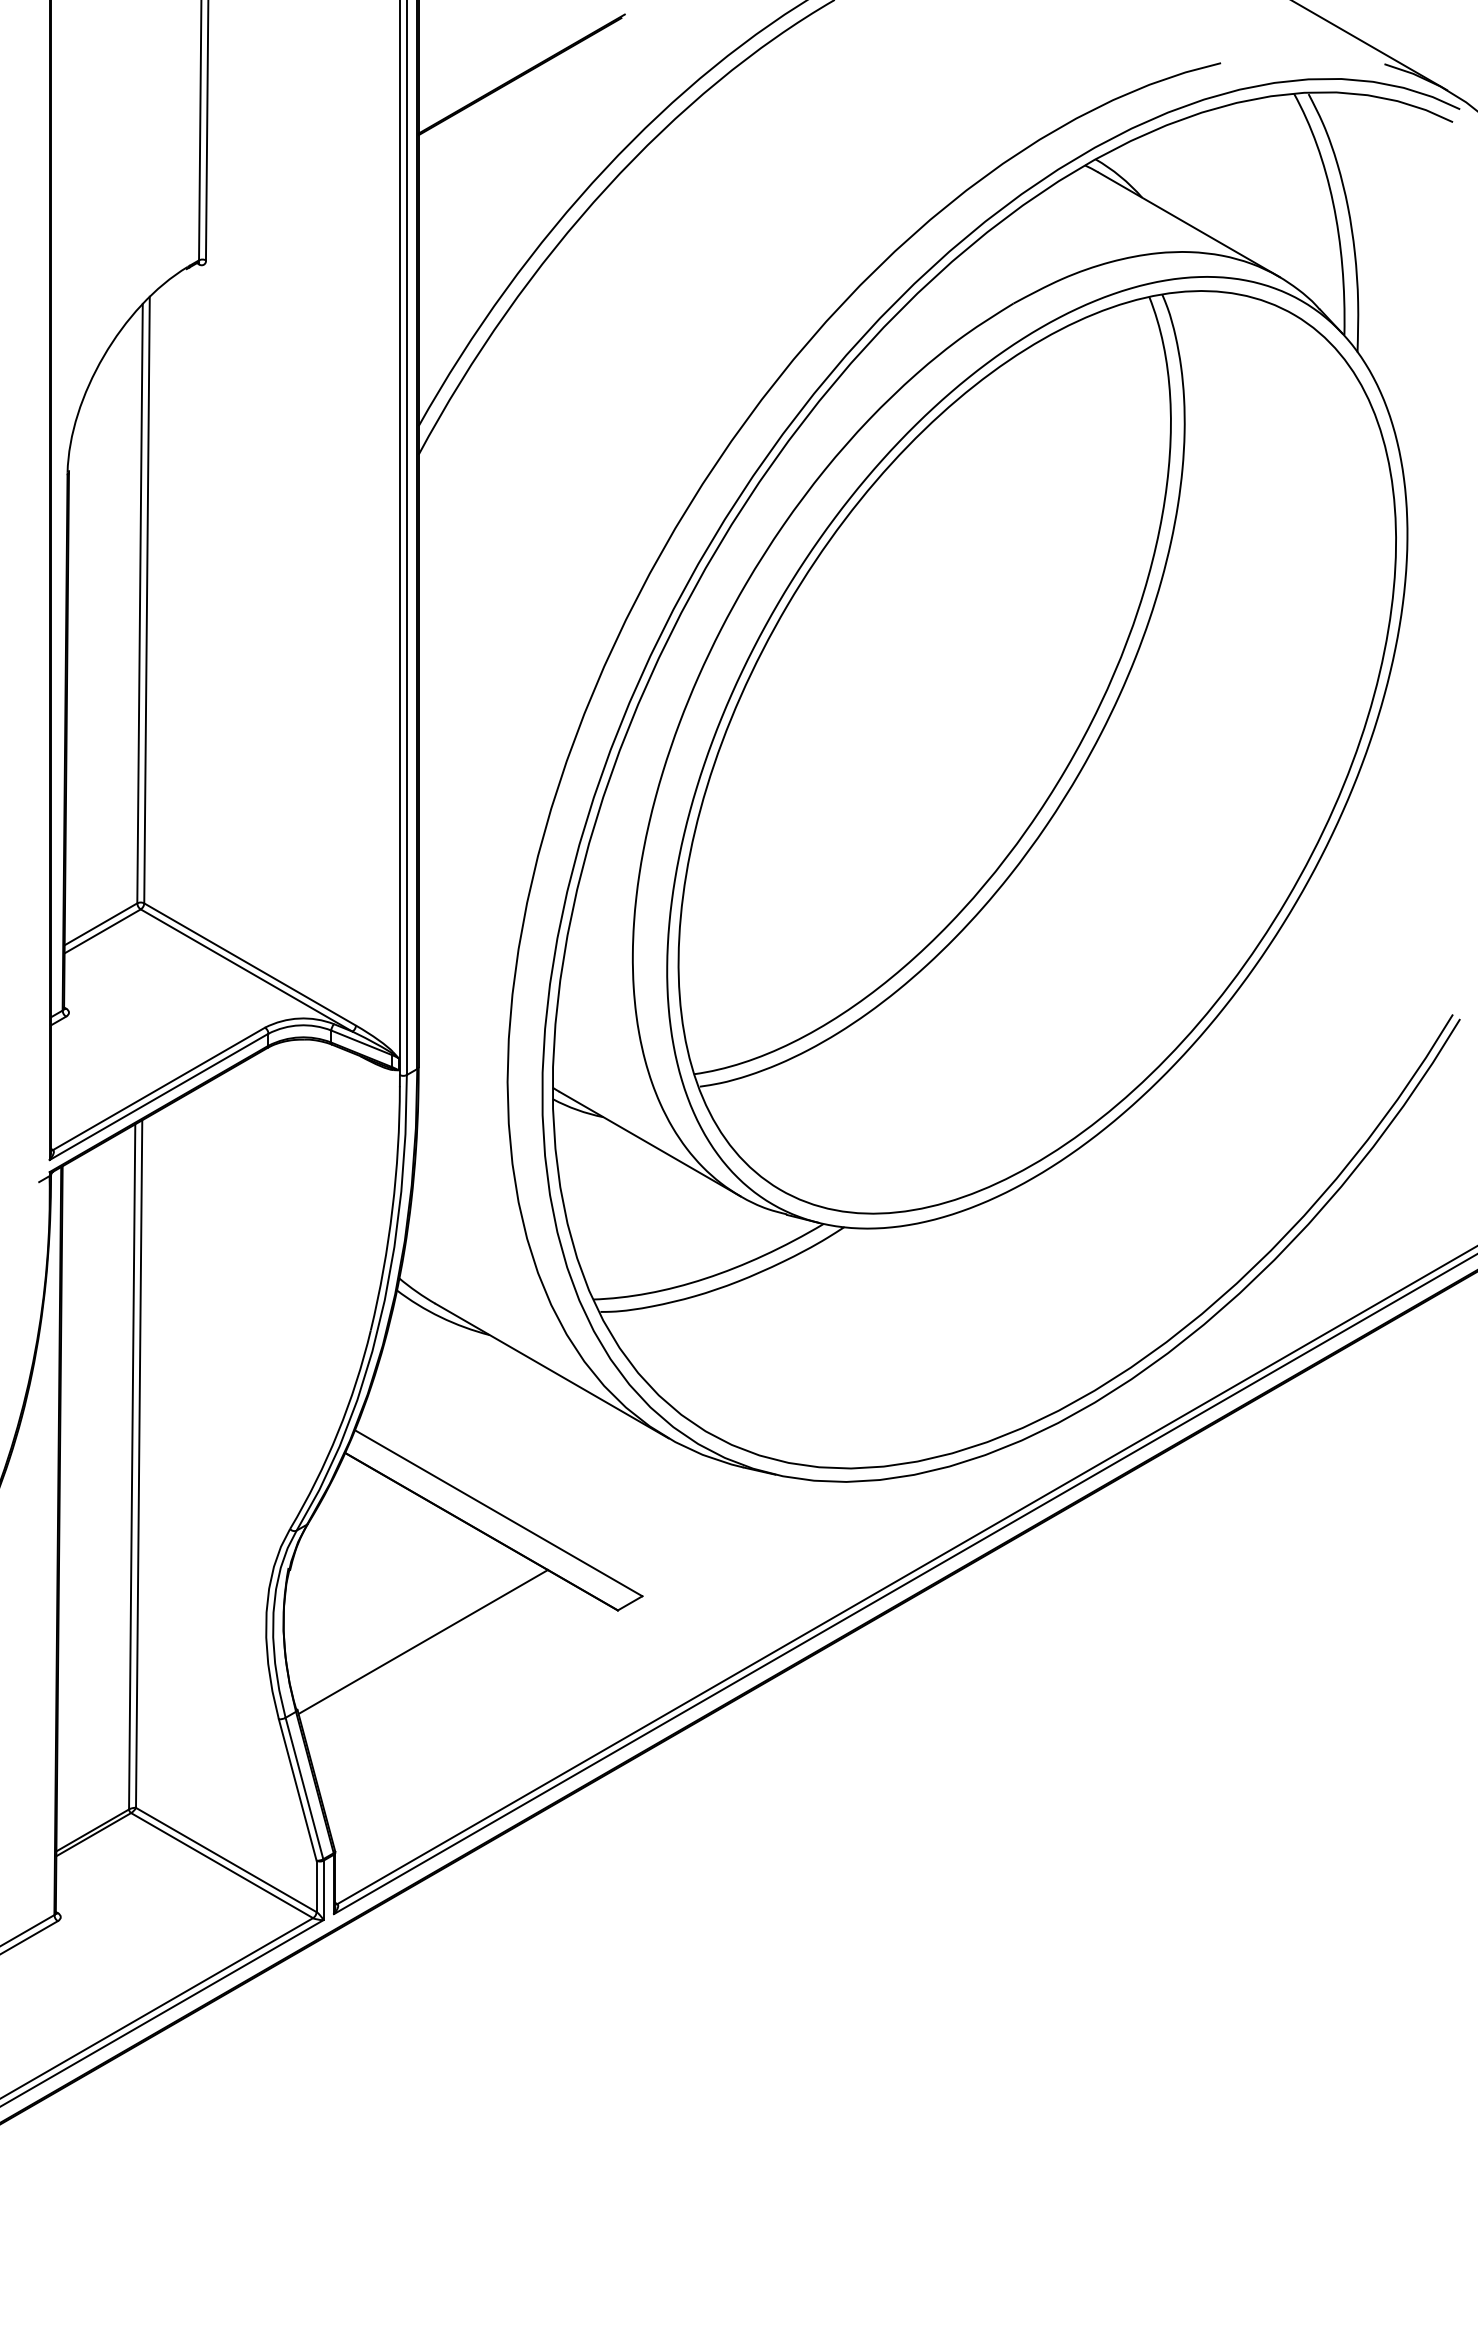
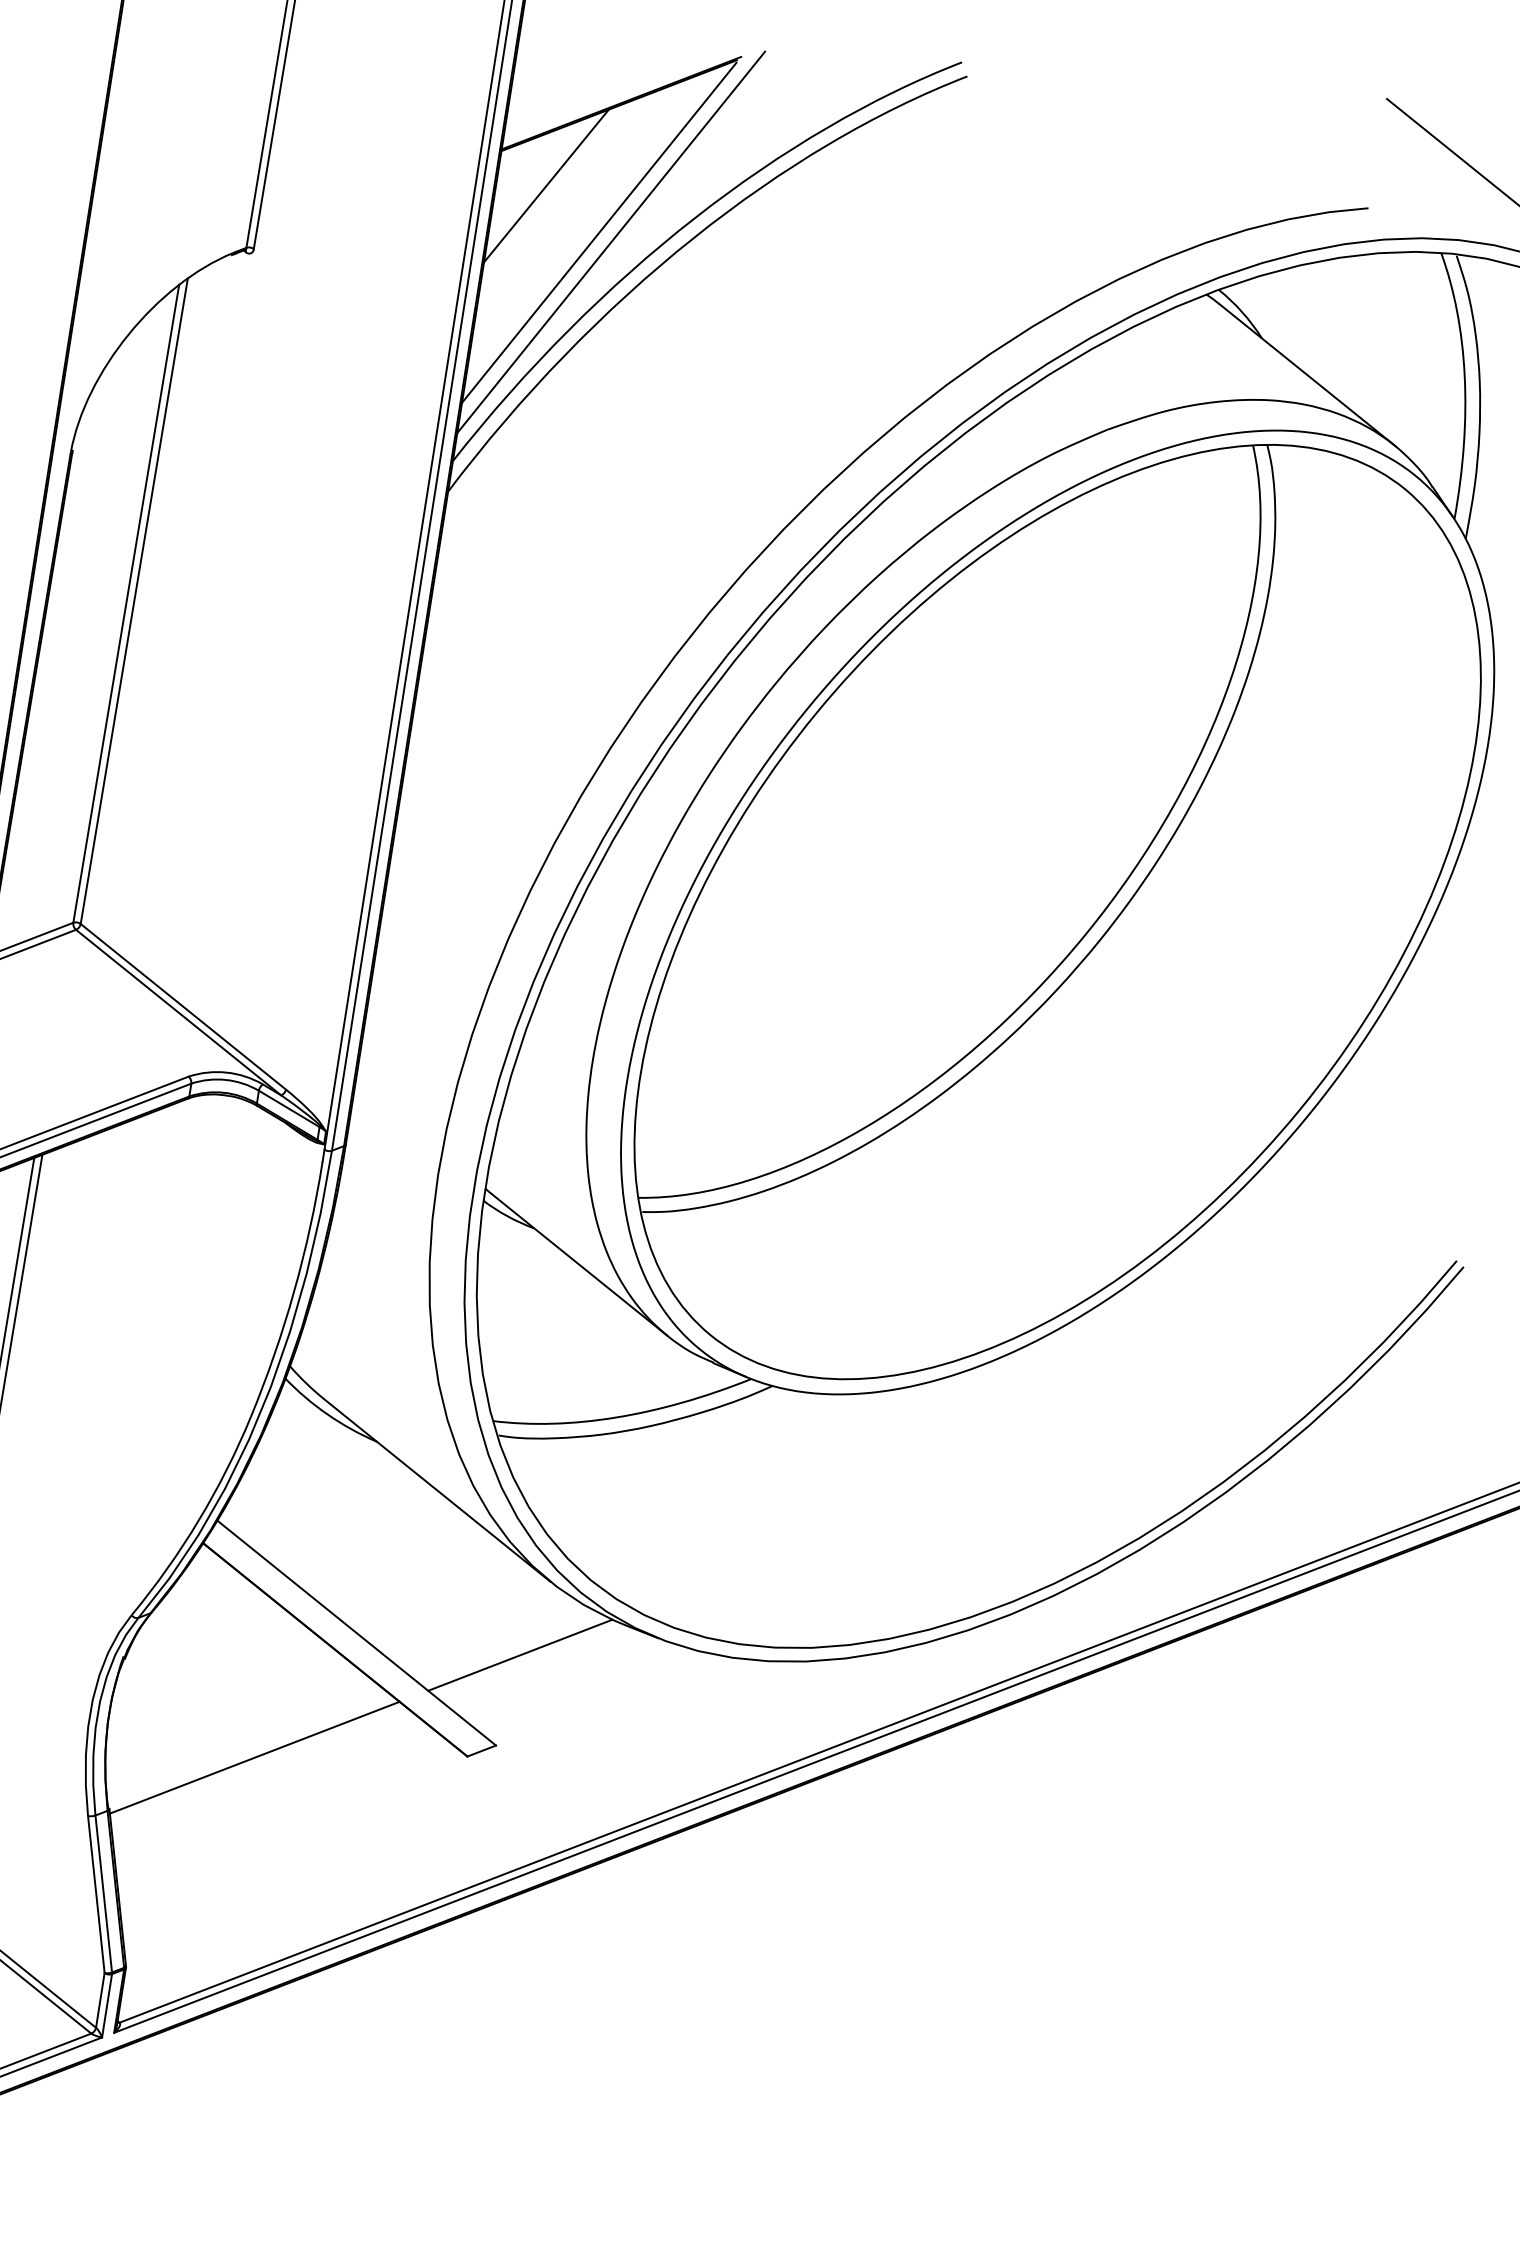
line: (464, 160) -> (545, 185), added
line: (519, 195) -> (598, 232), added
line: (531, 202) -> (610, 241), added
line: (651, 1509) -> (520, 1654), added

